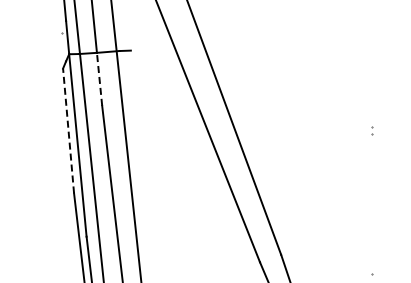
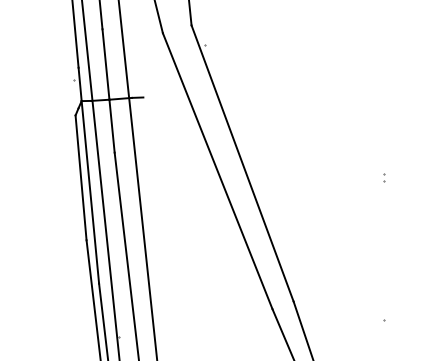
line: (100, 79) -> (112, 126), dashed -> solid
line: (69, 130) -> (81, 177), dashed -> solid

